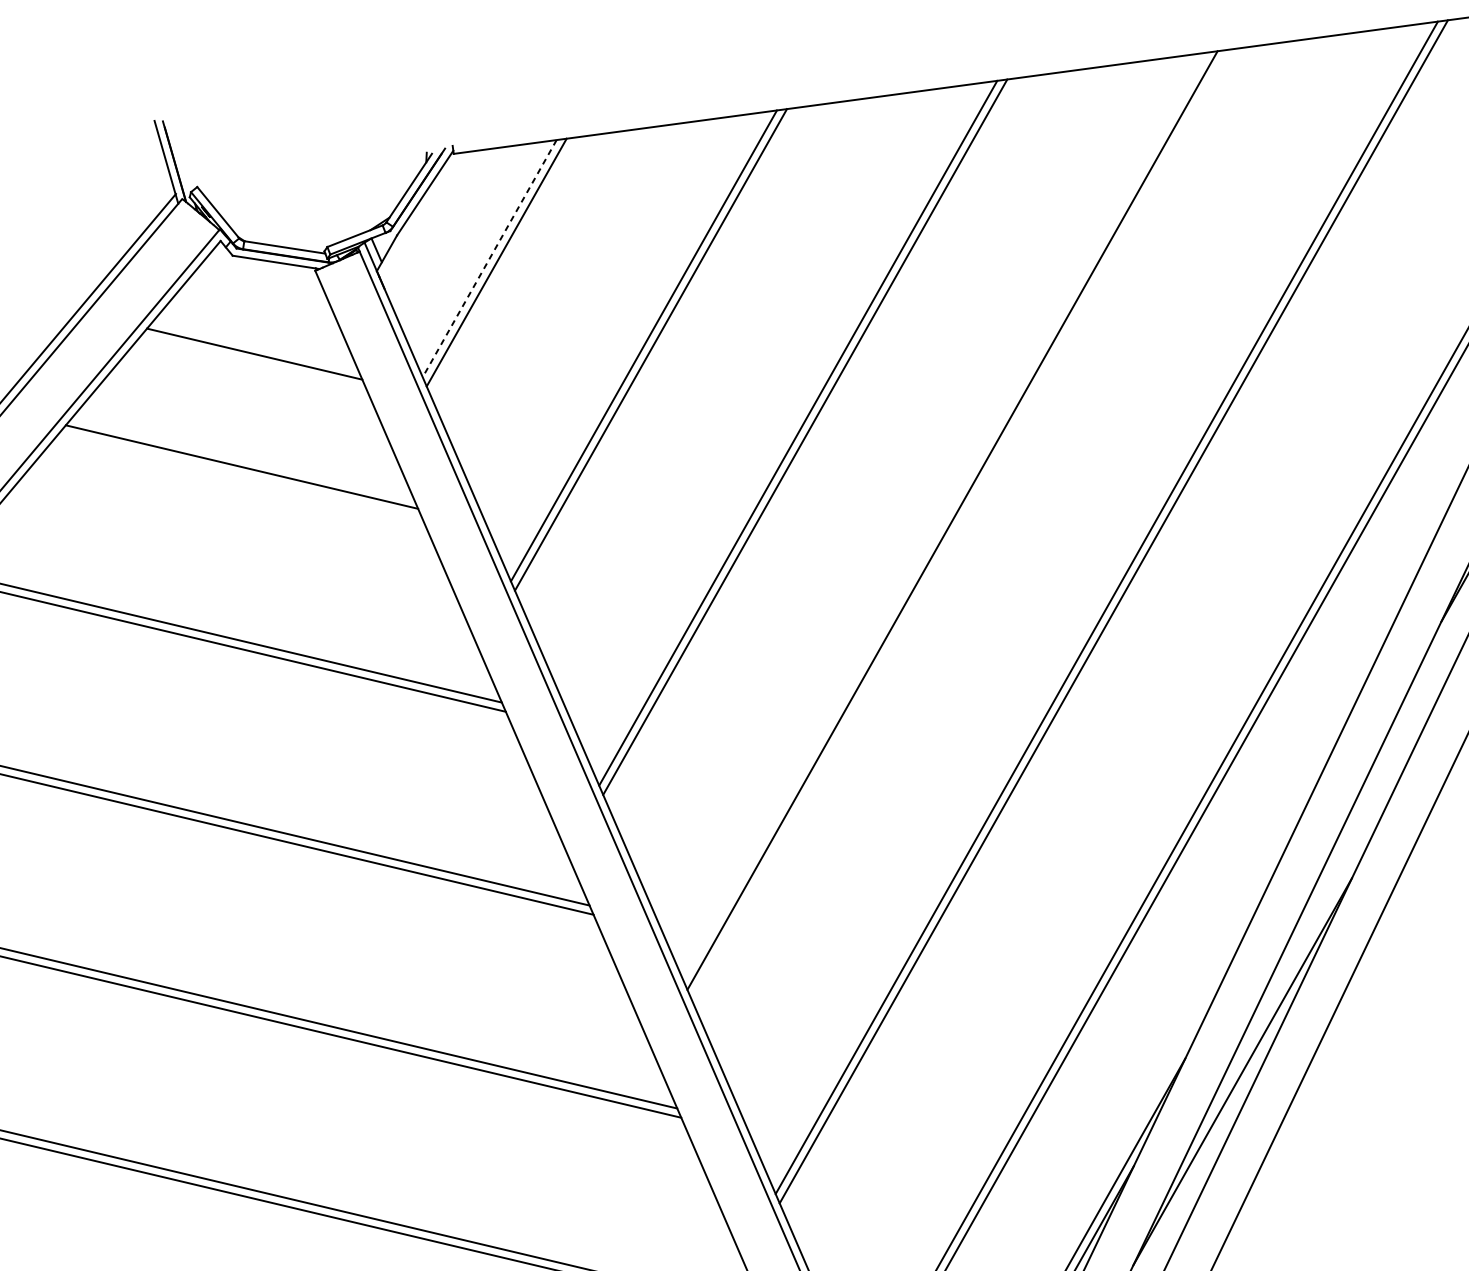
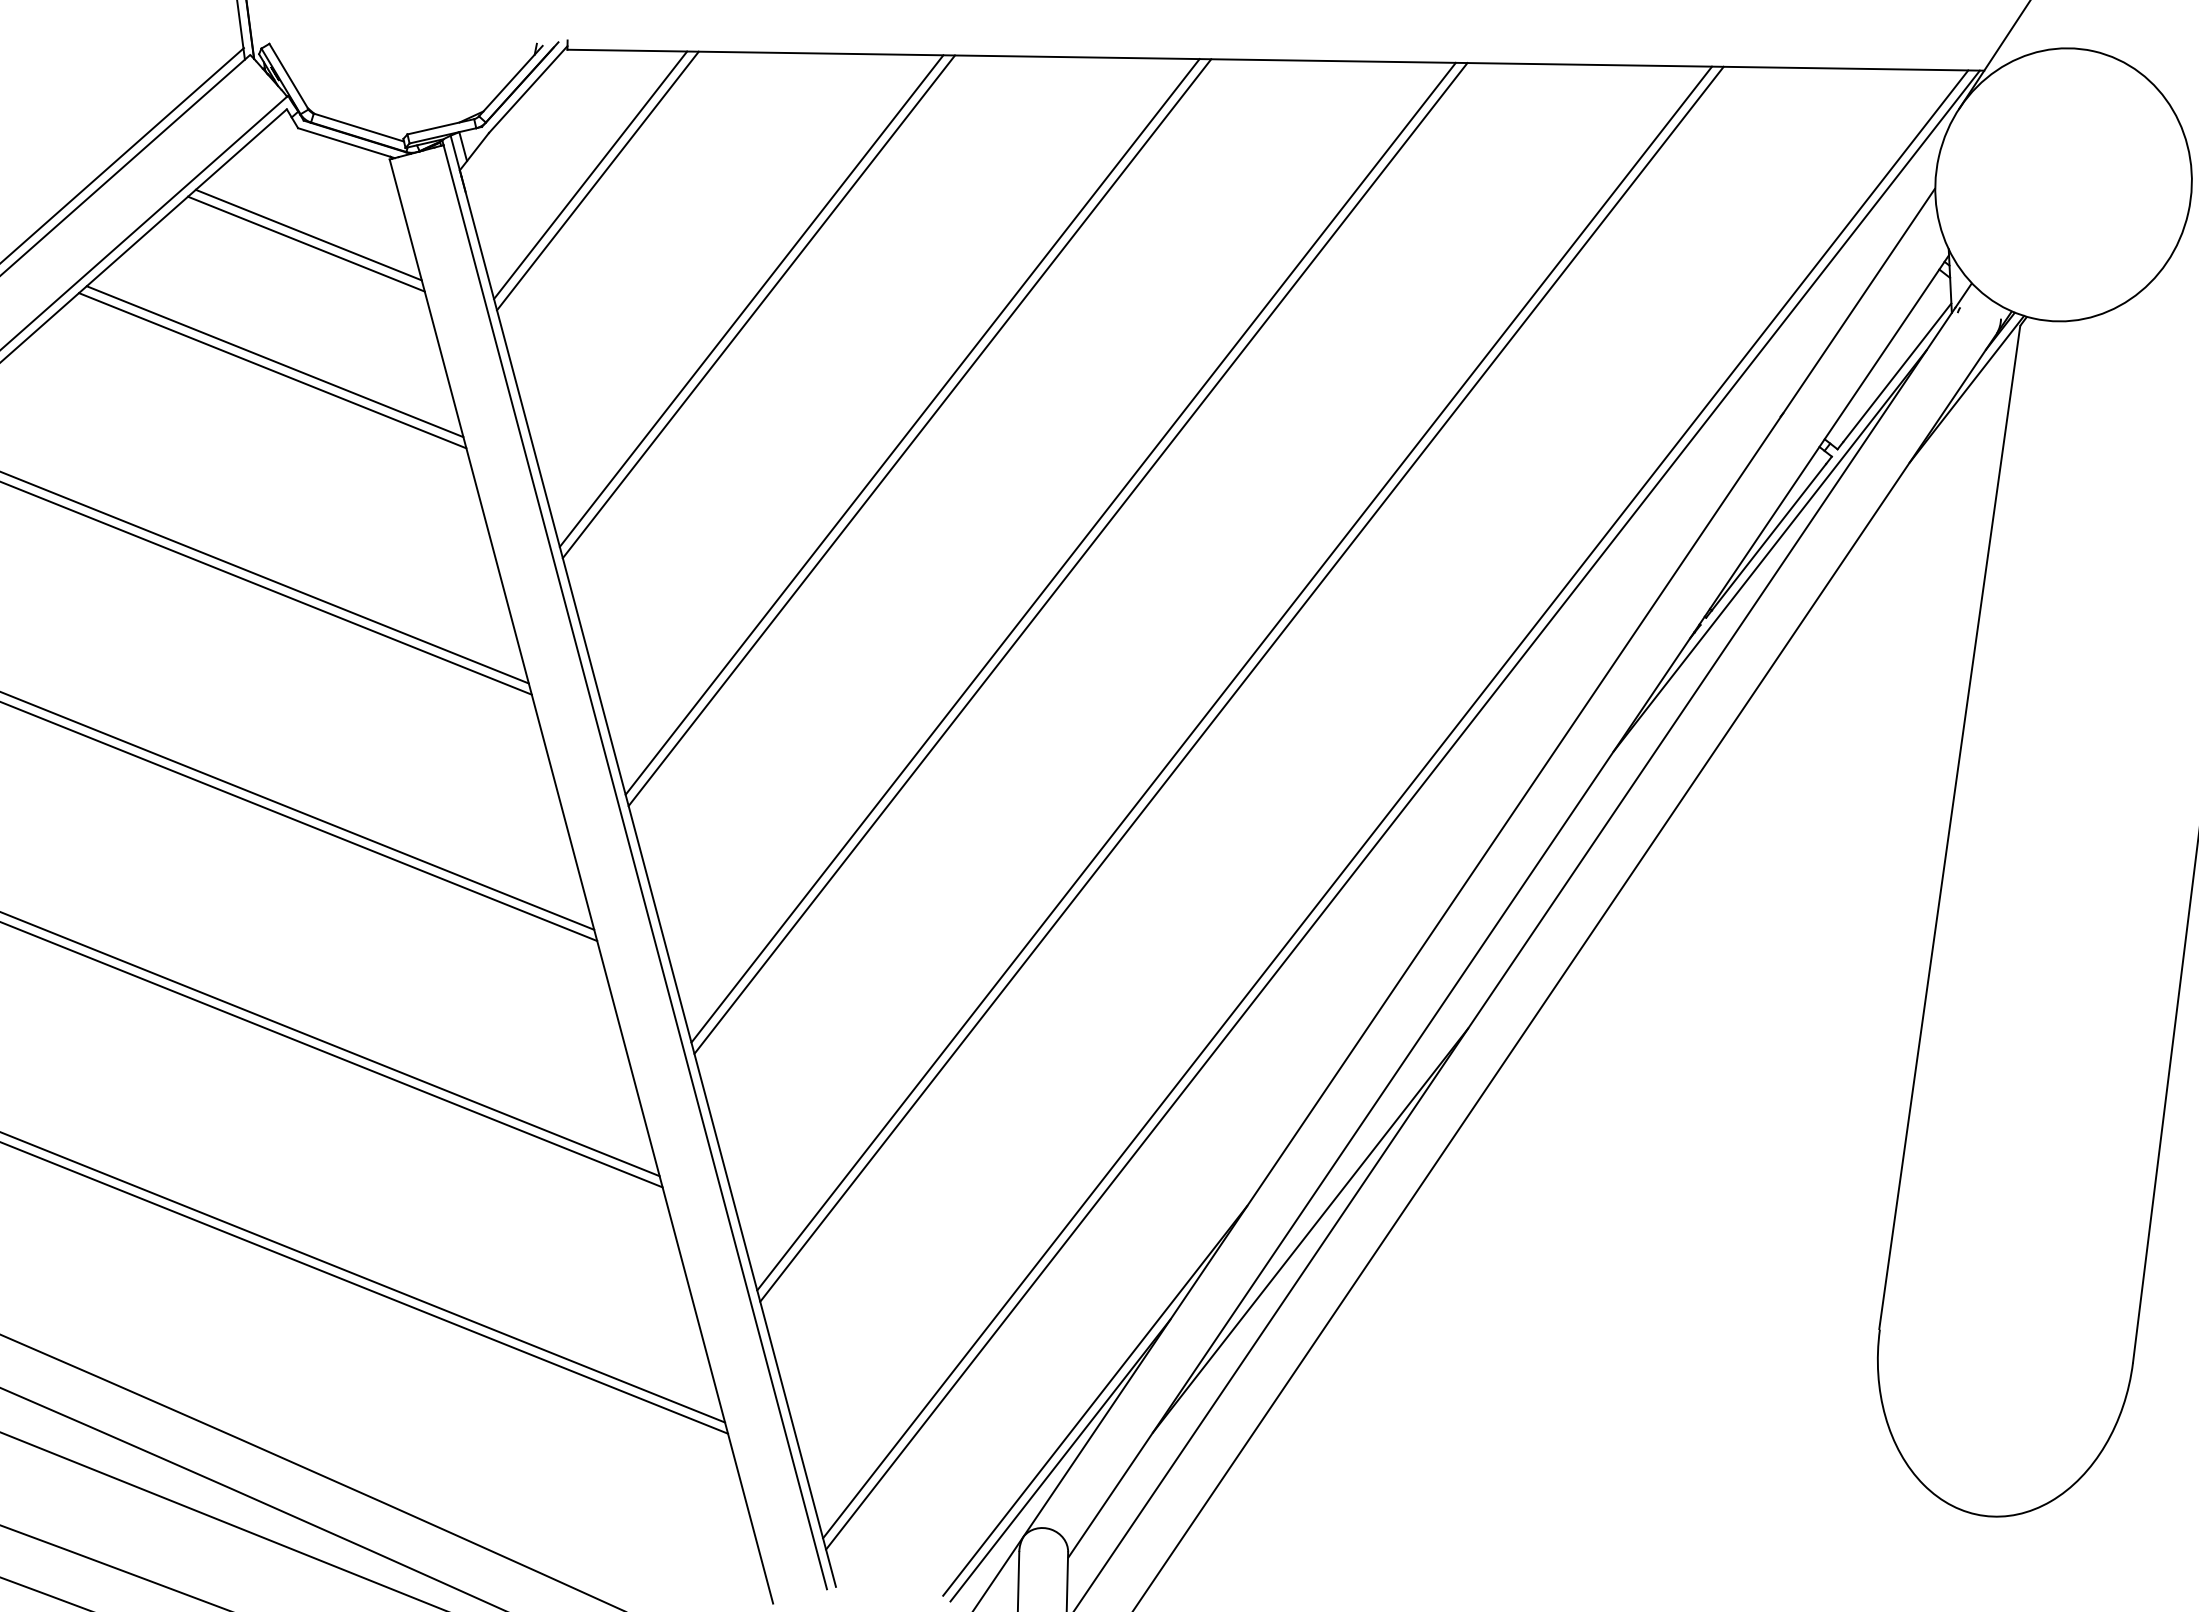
line: (489, 258) -> (590, 175), dashed -> solid
line: (255, 345) -> (308, 234), added
line: (242, 458) -> (274, 361), added
line: (959, 524) -> (1080, 558), added

